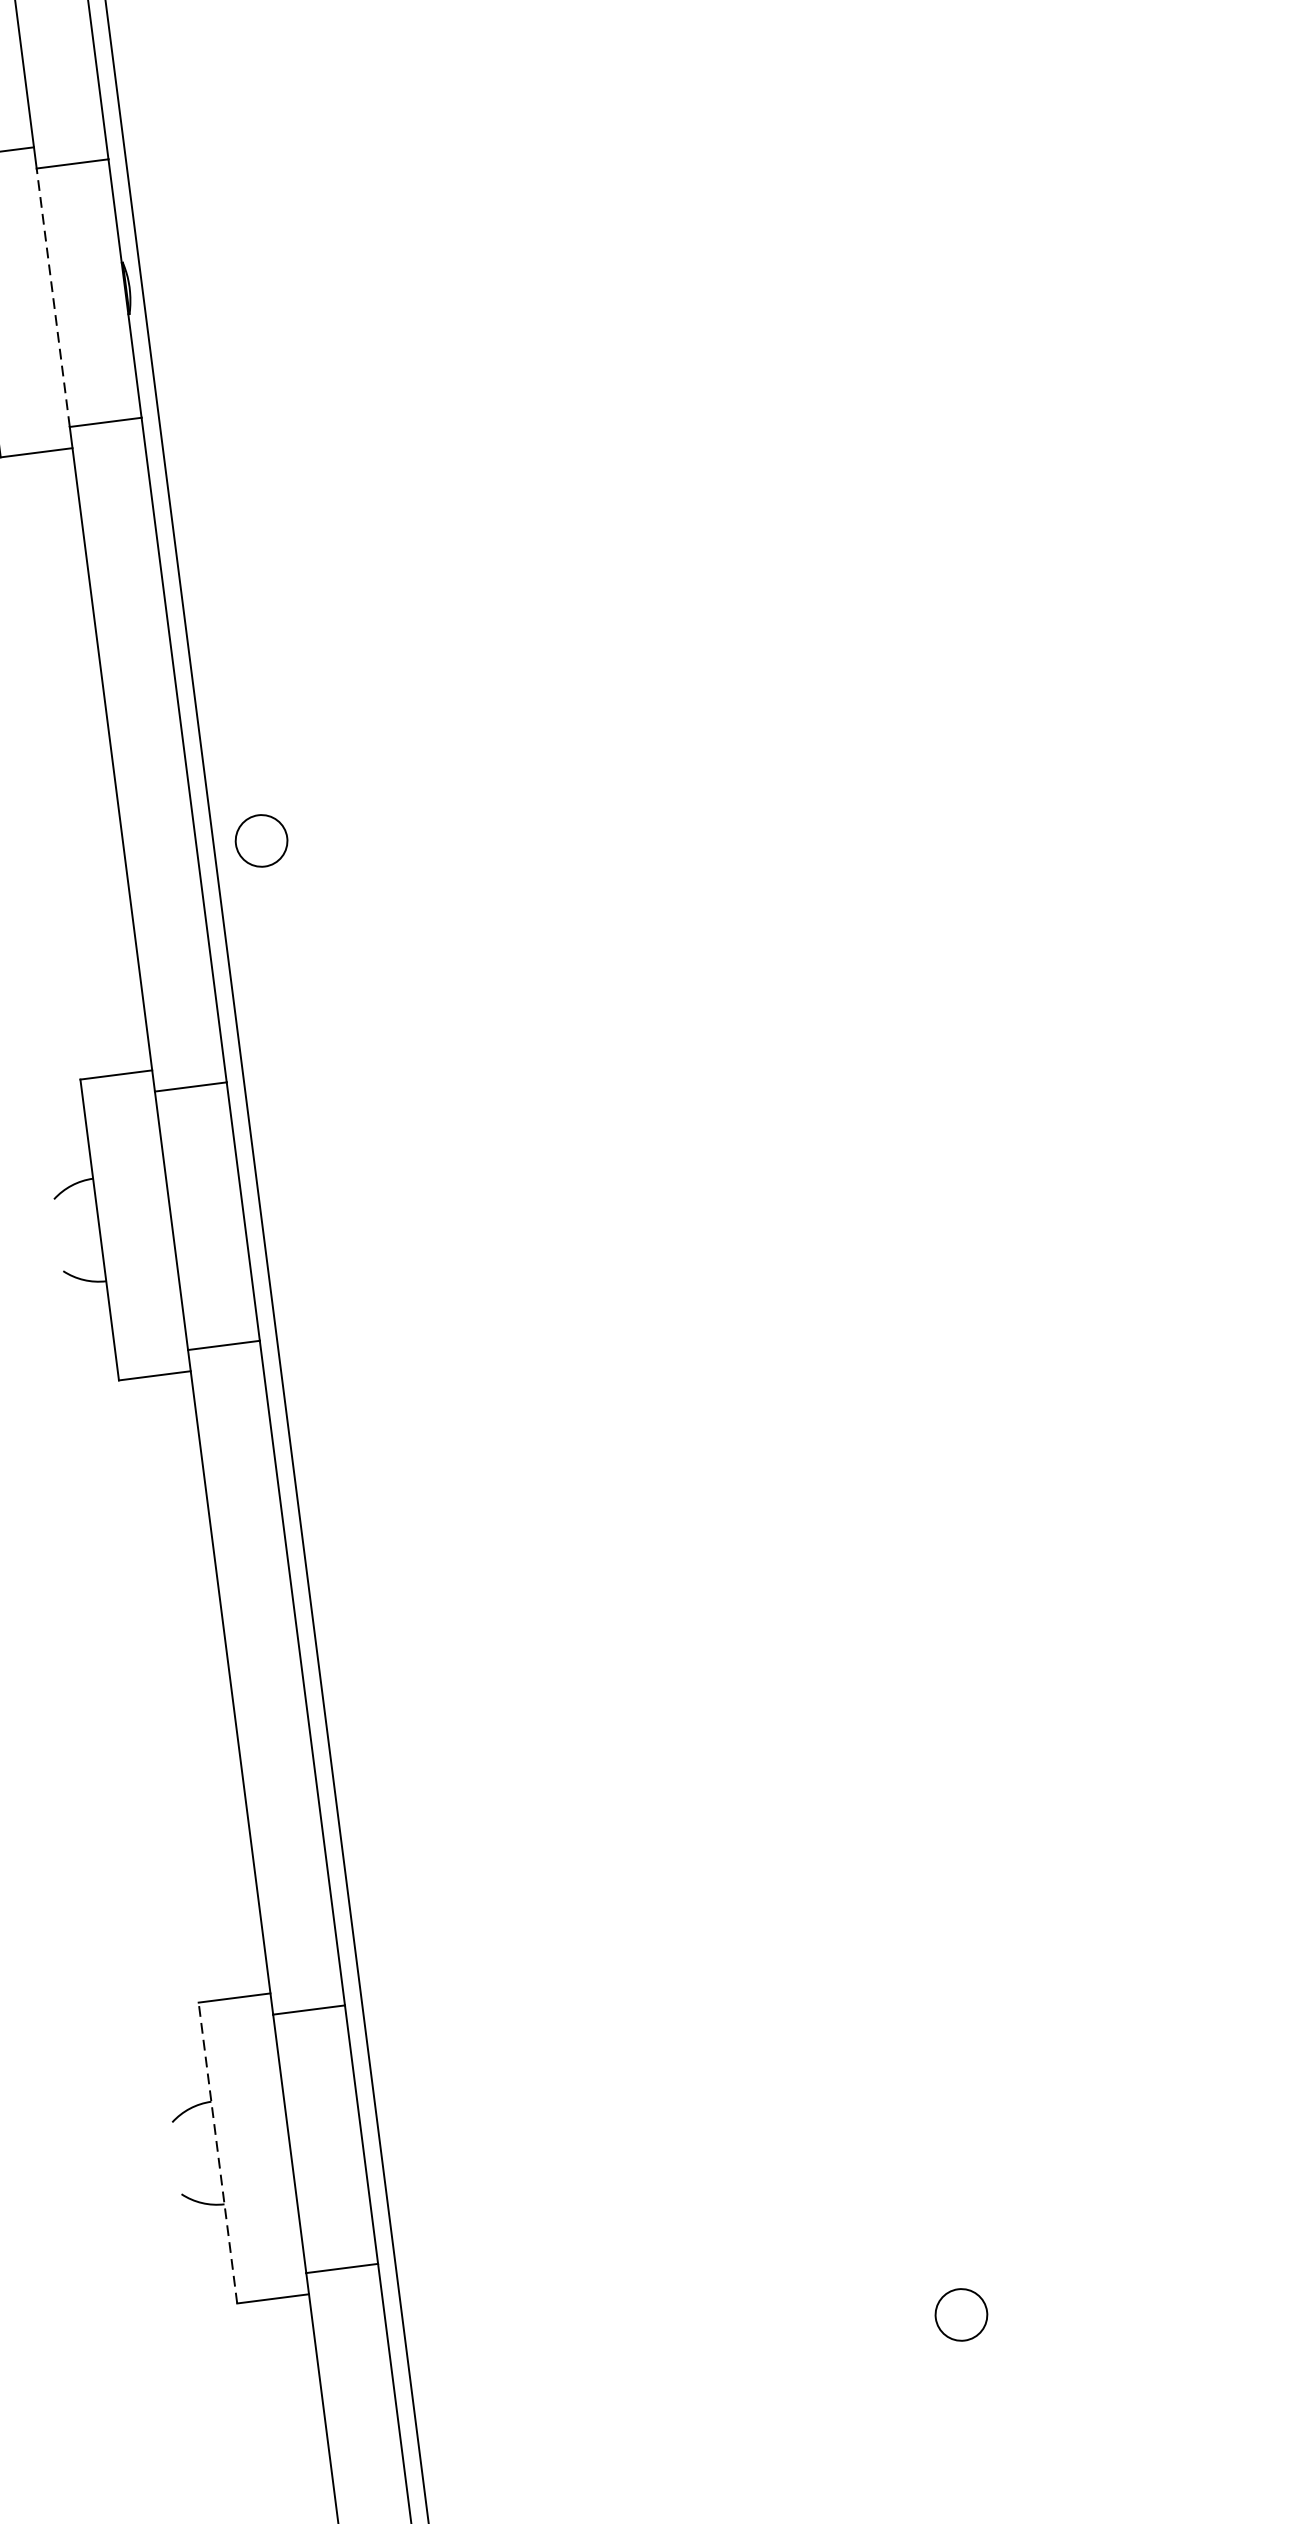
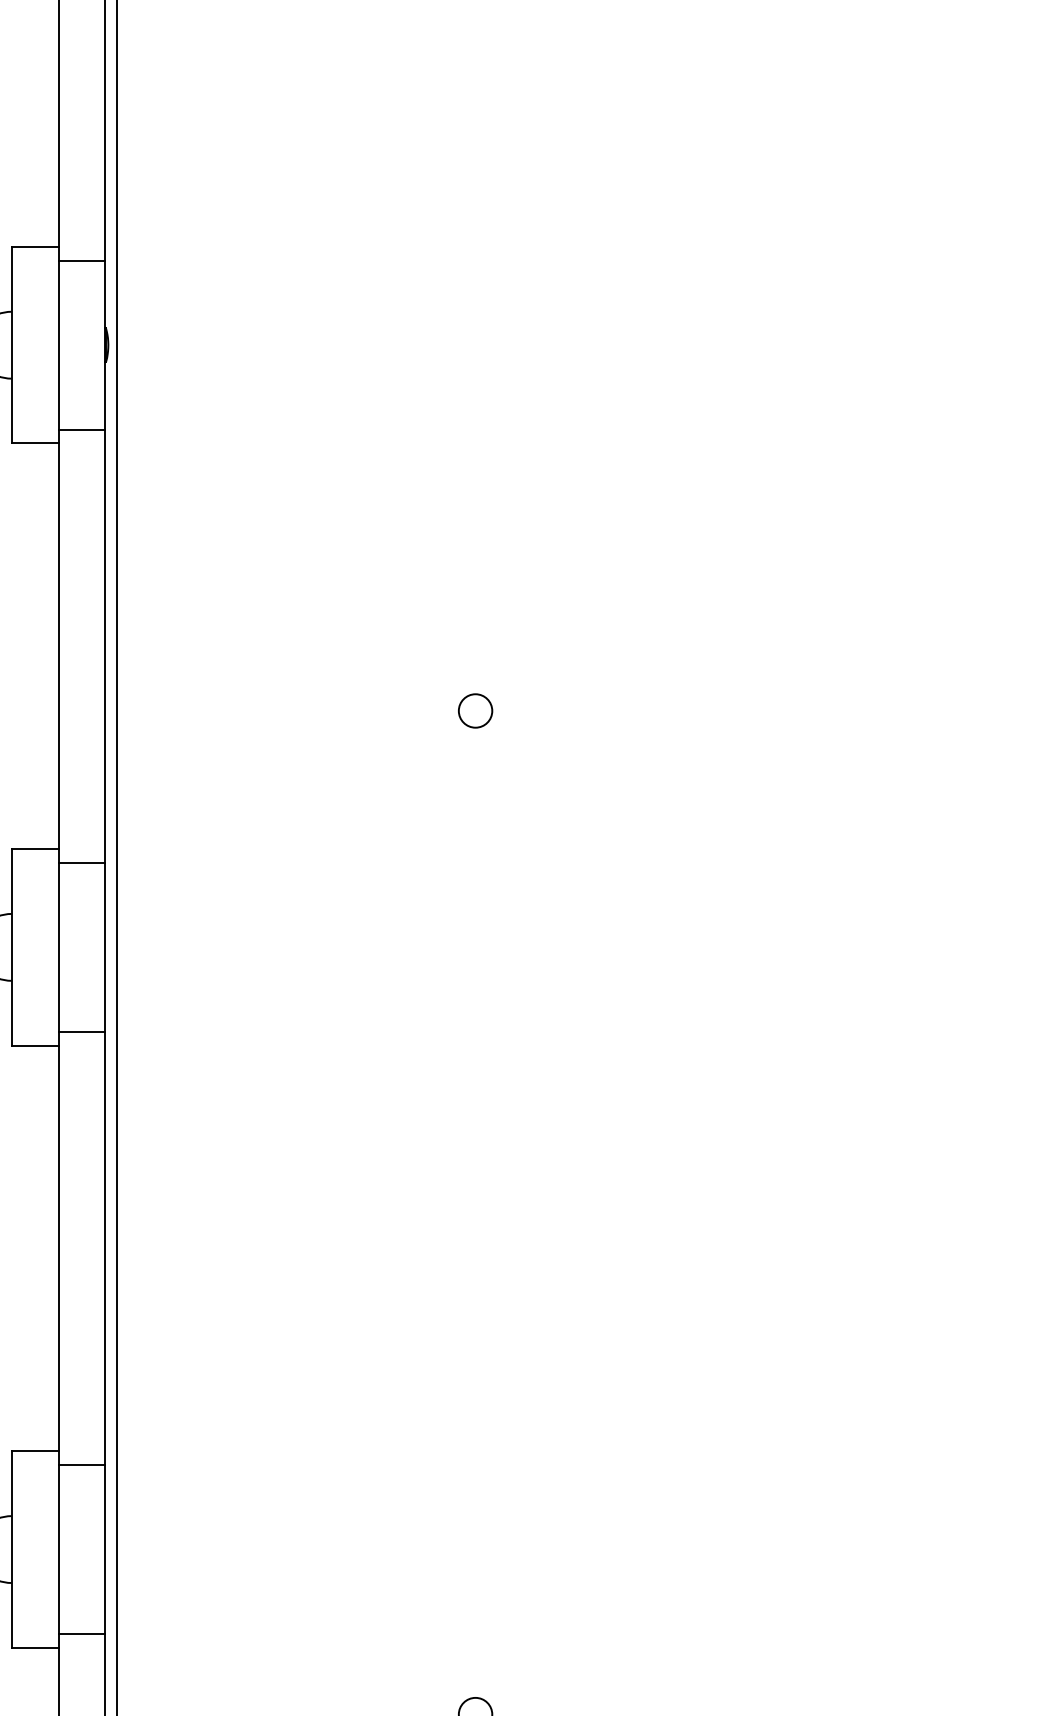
line: (53, 296) -> (58, 344), dashed -> solid
circle: (261, 840) -> (475, 710), moved
line: (217, 2152) -> (11, 1549), dashed -> solid

